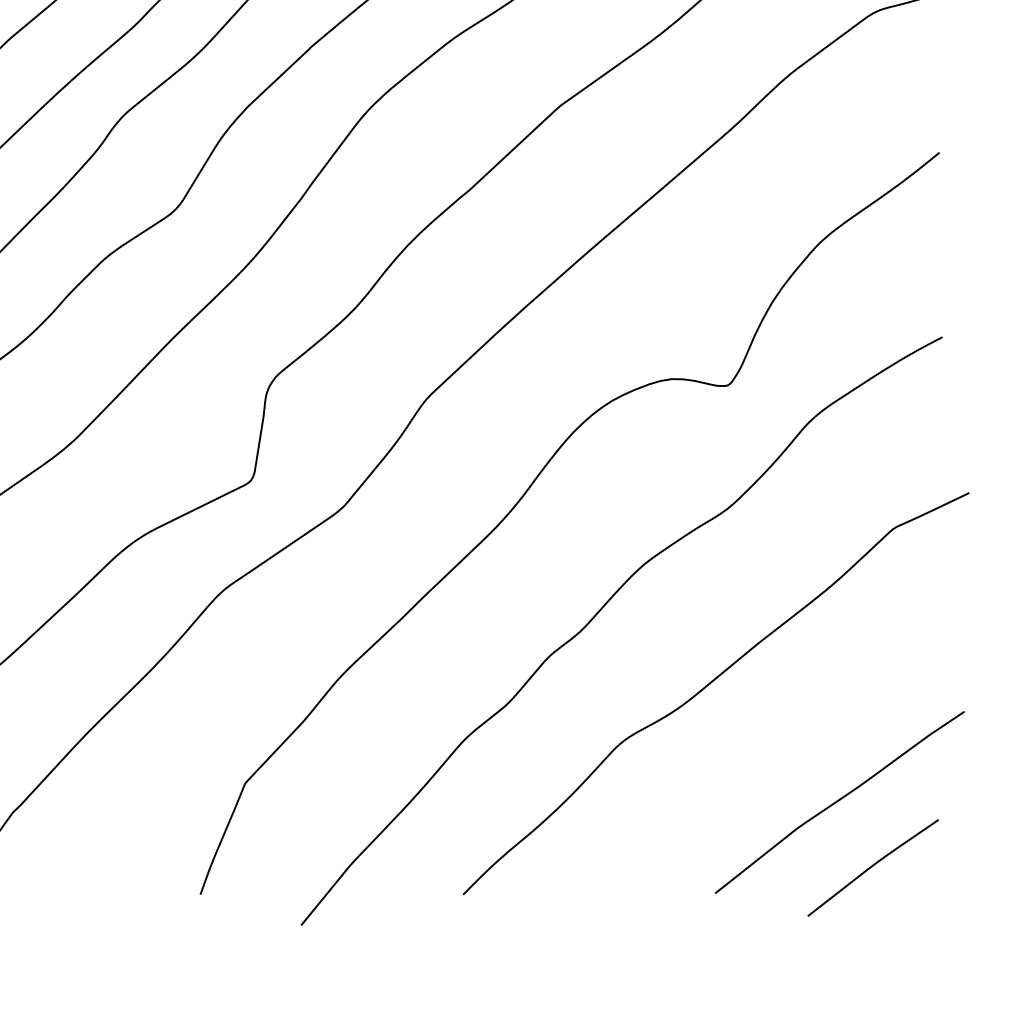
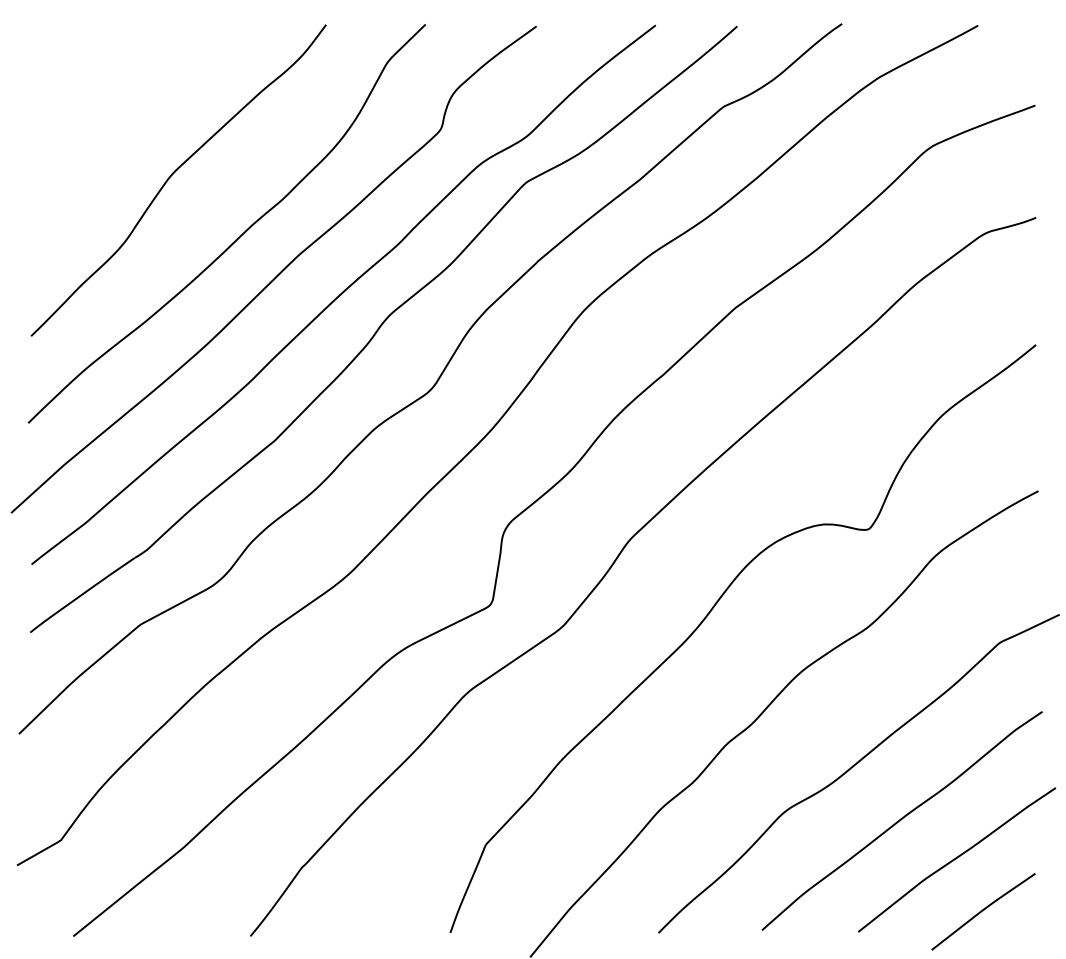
curve: (769, 752) -> (901, 820), added

